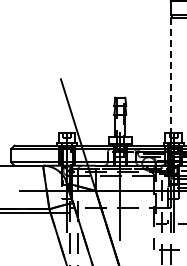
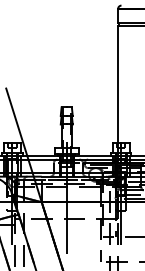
line: (170, 75) -> (117, 84), dashed -> solid

